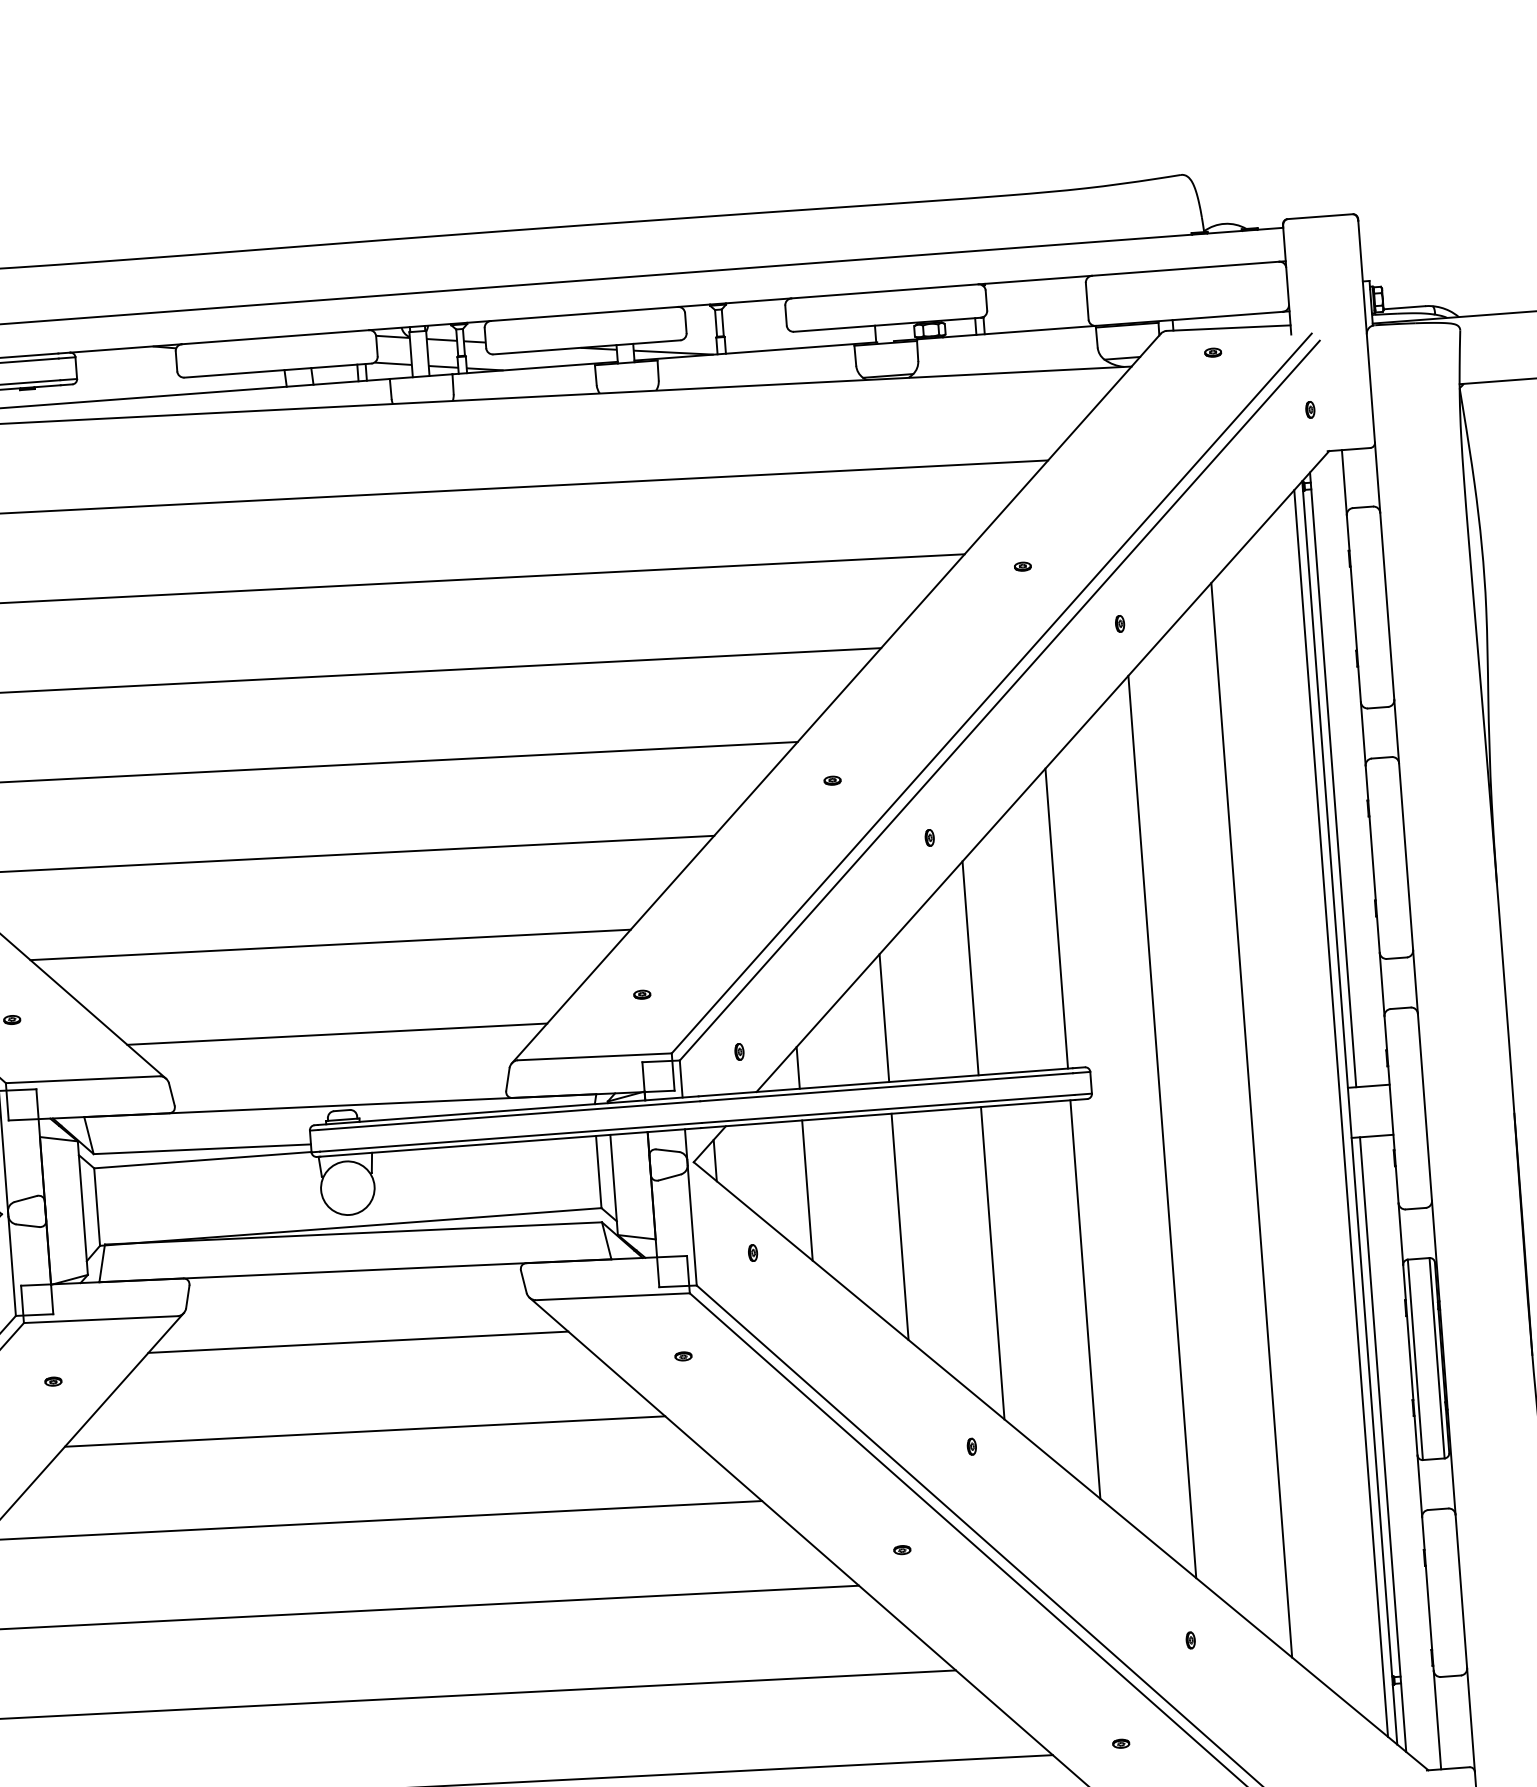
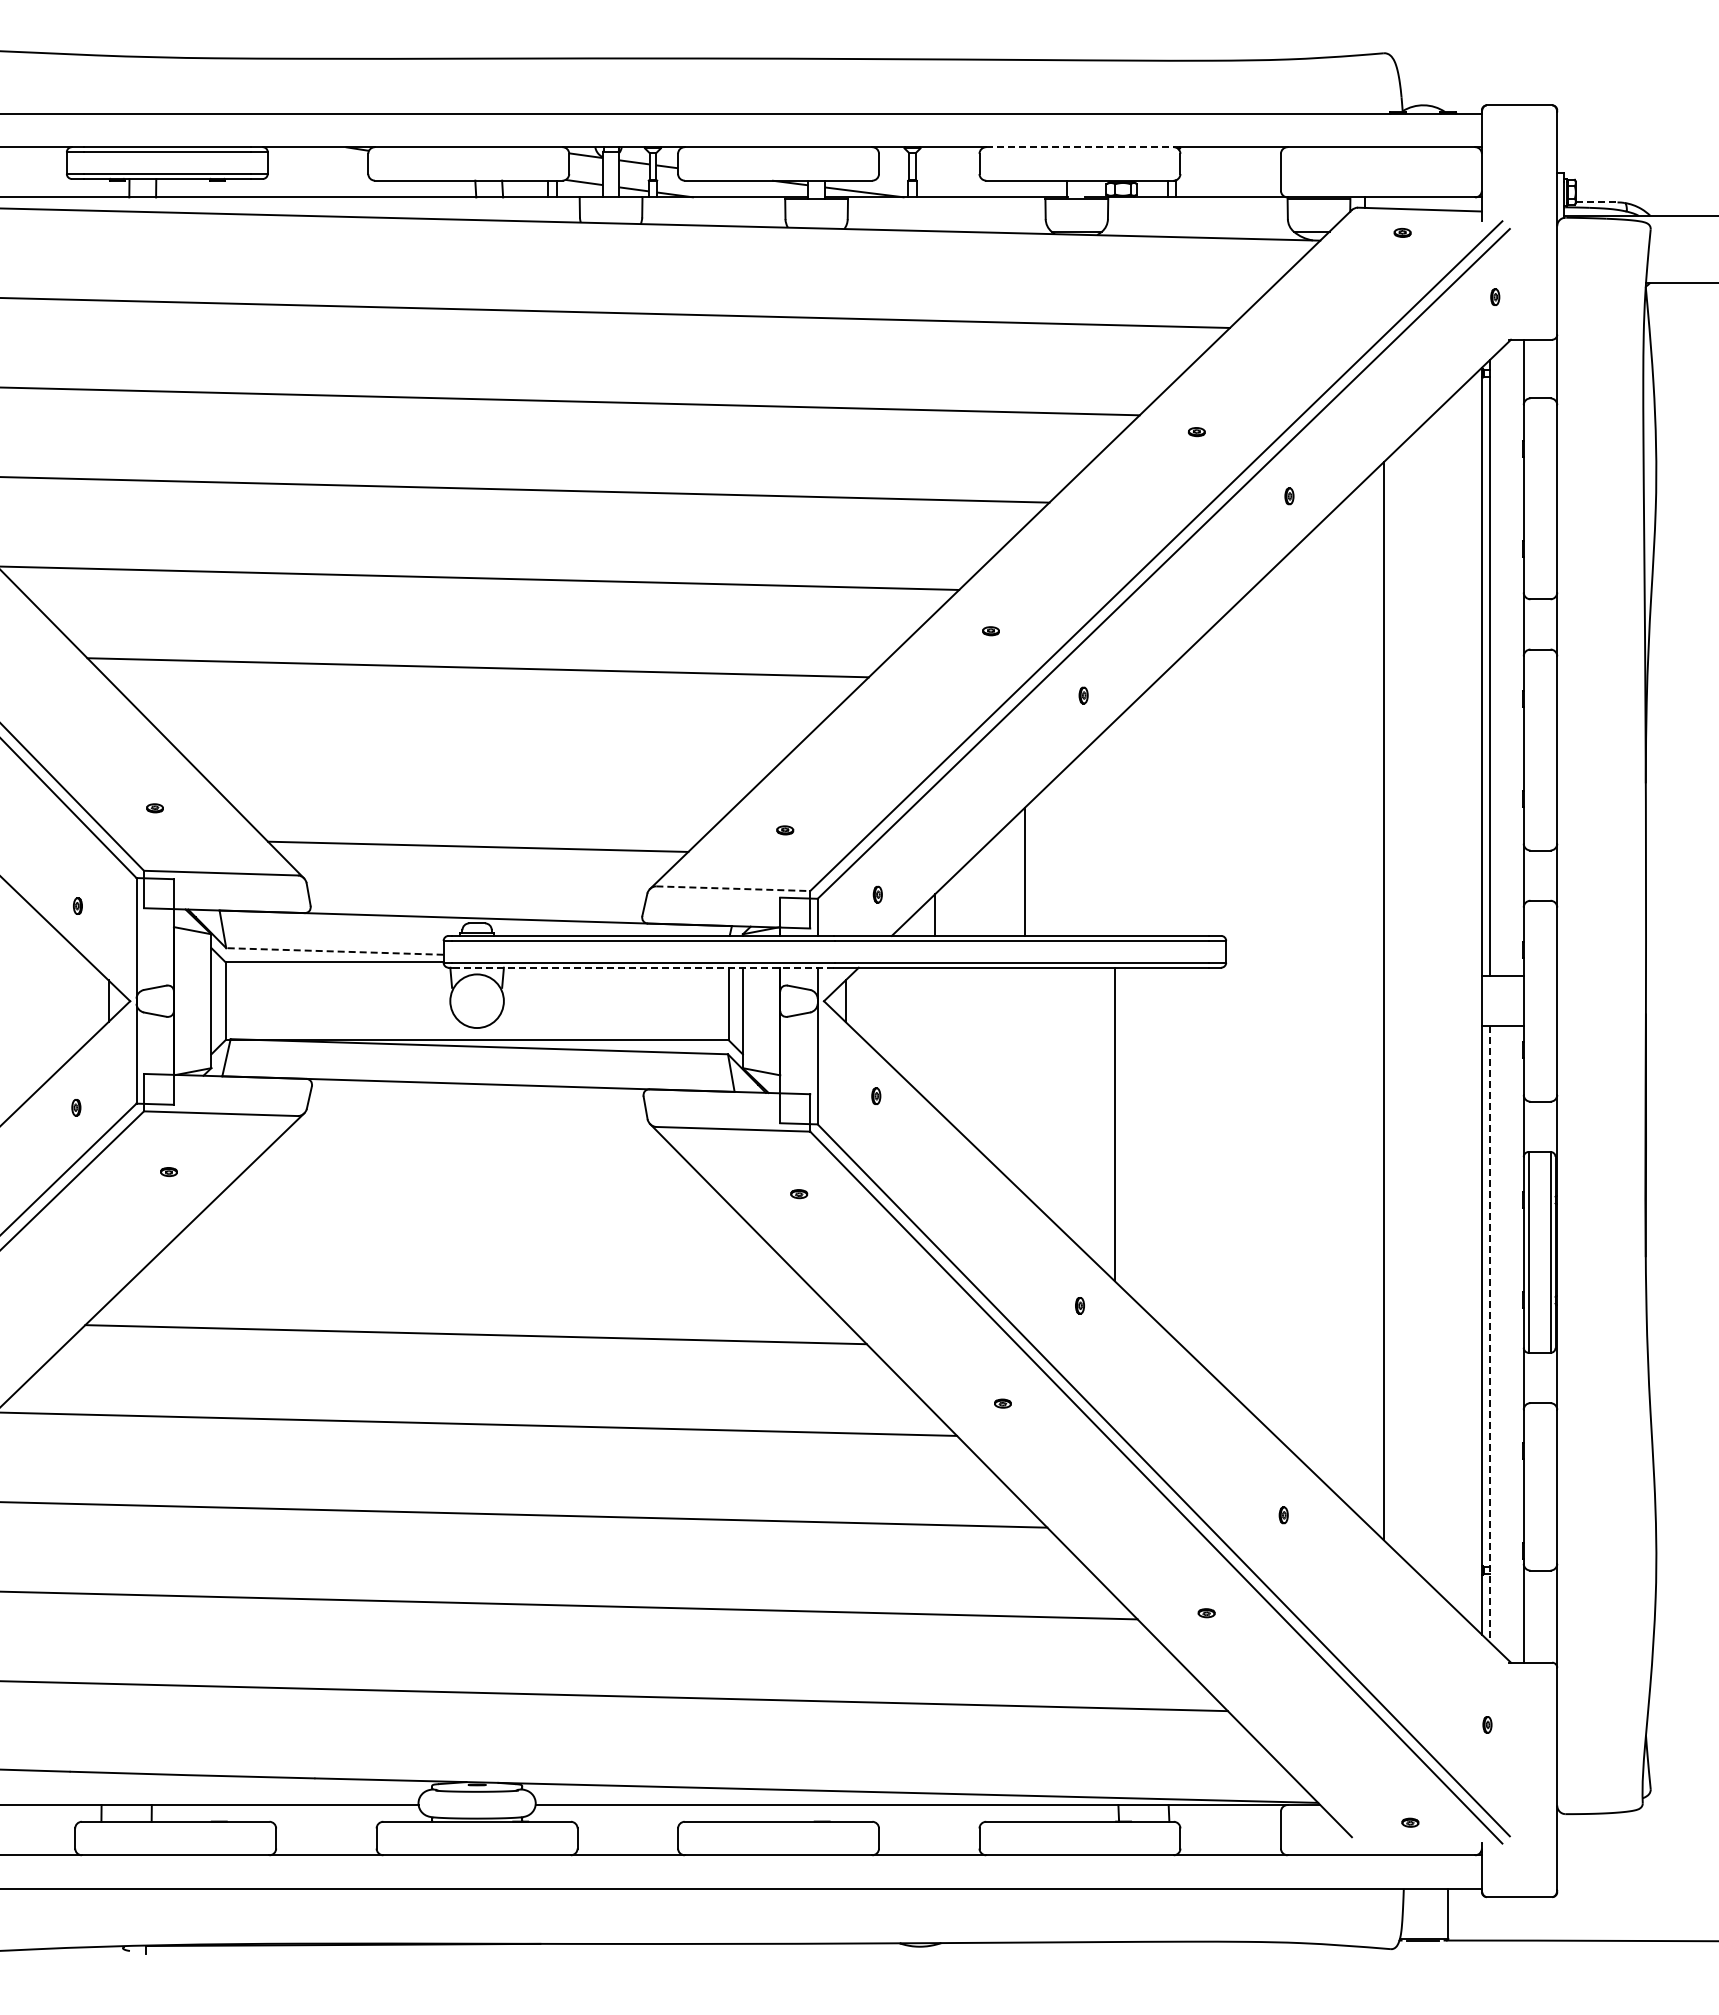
line: (884, 291) -> (1079, 147), solid -> dashed
line: (1404, 307) -> (1596, 202), solid -> dashed
line: (1057, 918) -> (1204, 785), removed
line: (329, 944) -> (477, 756), removed
line: (970, 968) -> (1114, 828), removed
line: (595, 1056) -> (733, 888), solid -> dashed
line: (1341, 1113) -> (1473, 1001), removed
line: (1161, 1126) -> (1293, 1000), removed
line: (510, 1142) -> (642, 967), solid -> dashed
line: (201, 1149) -> (334, 951), solid -> dashed
line: (807, 1190) -> (935, 1037), removed
line: (899, 1226) -> (1024, 1080), removed
line: (1085, 1299) -> (1204, 1167), removed
line: (357, 1342) -> (475, 1155), removed
line: (364, 1430) -> (475, 1244), removed
line: (1383, 1445) -> (1490, 1335), solid -> dashed

